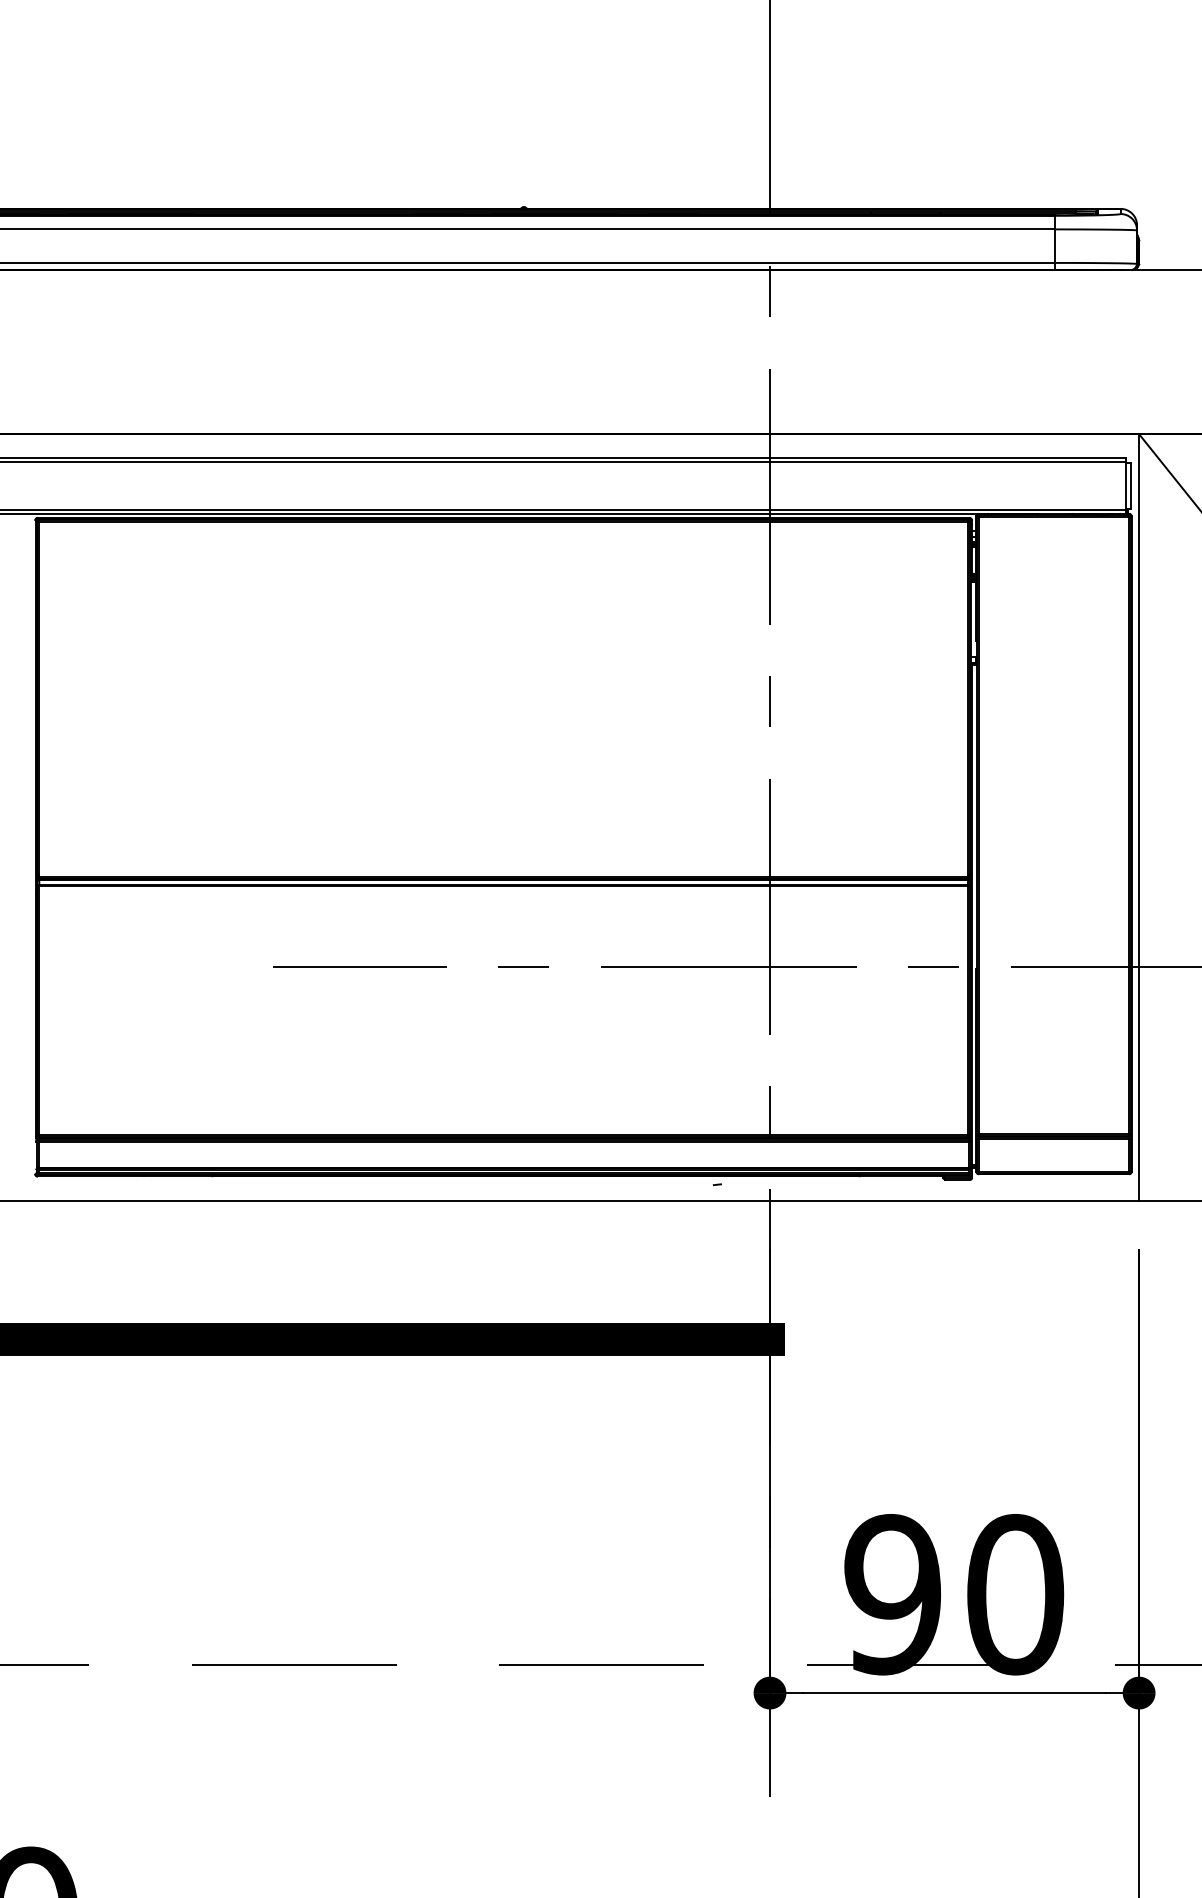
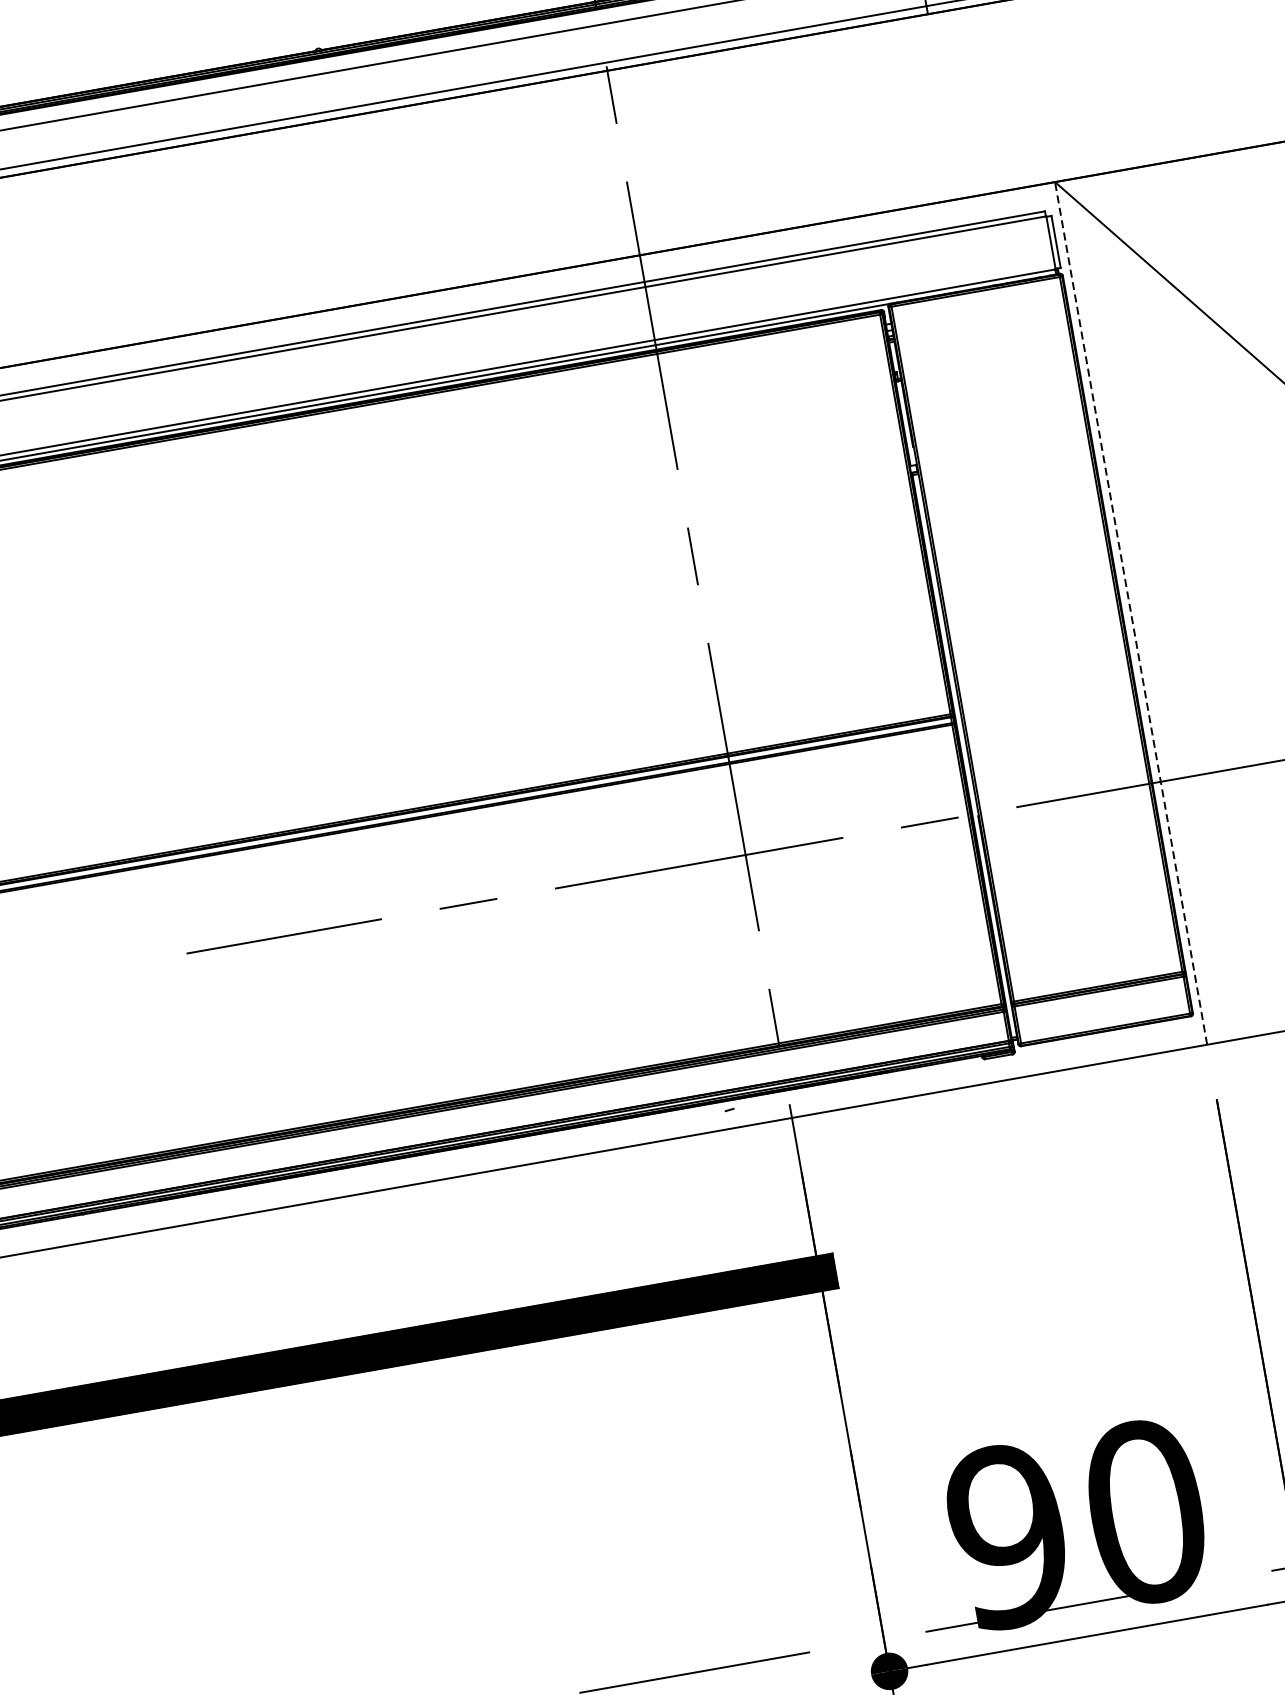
line: (1139, 817) -> (1131, 613), solid -> dashed

